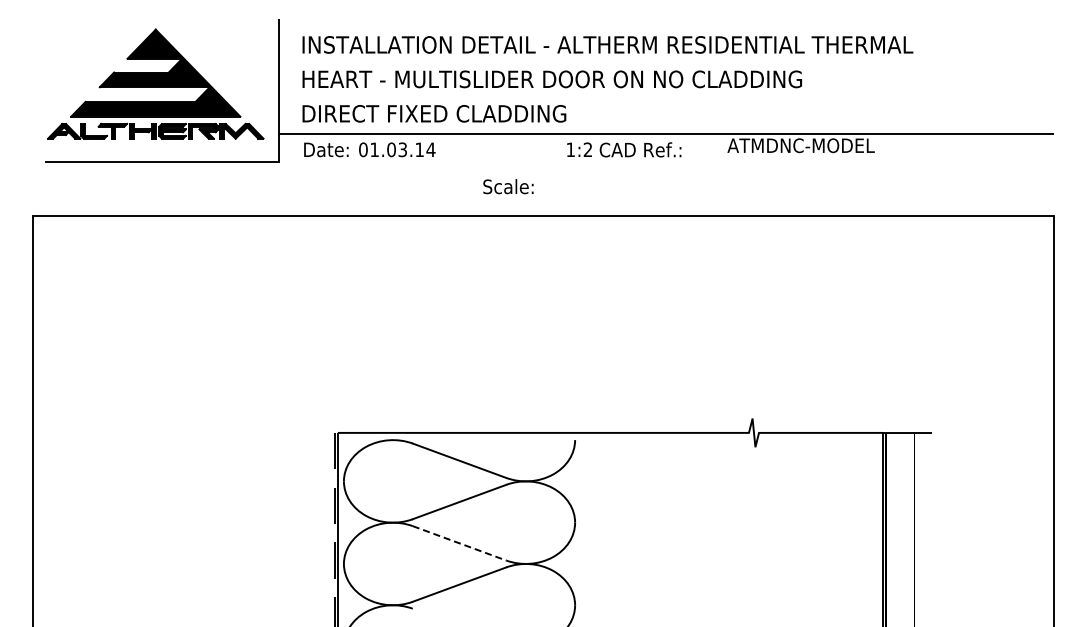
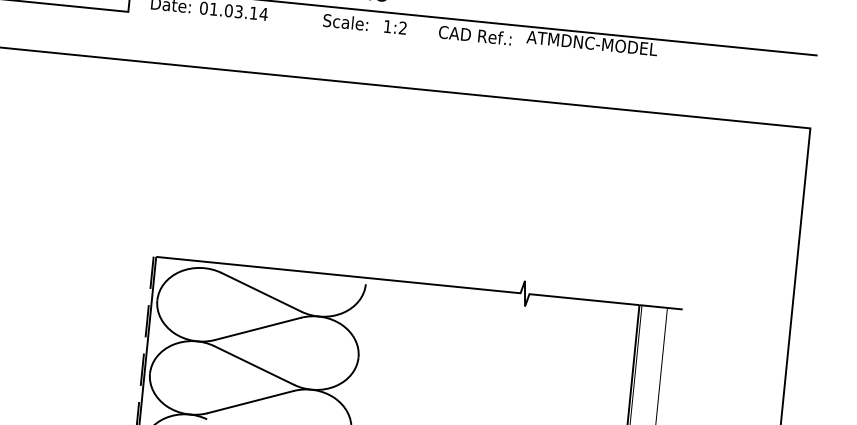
text: (640, 149) -> (475, 35), moved
text: (508, 186) -> (345, 22), moved
line: (459, 543) -> (254, 365), dashed -> solid

